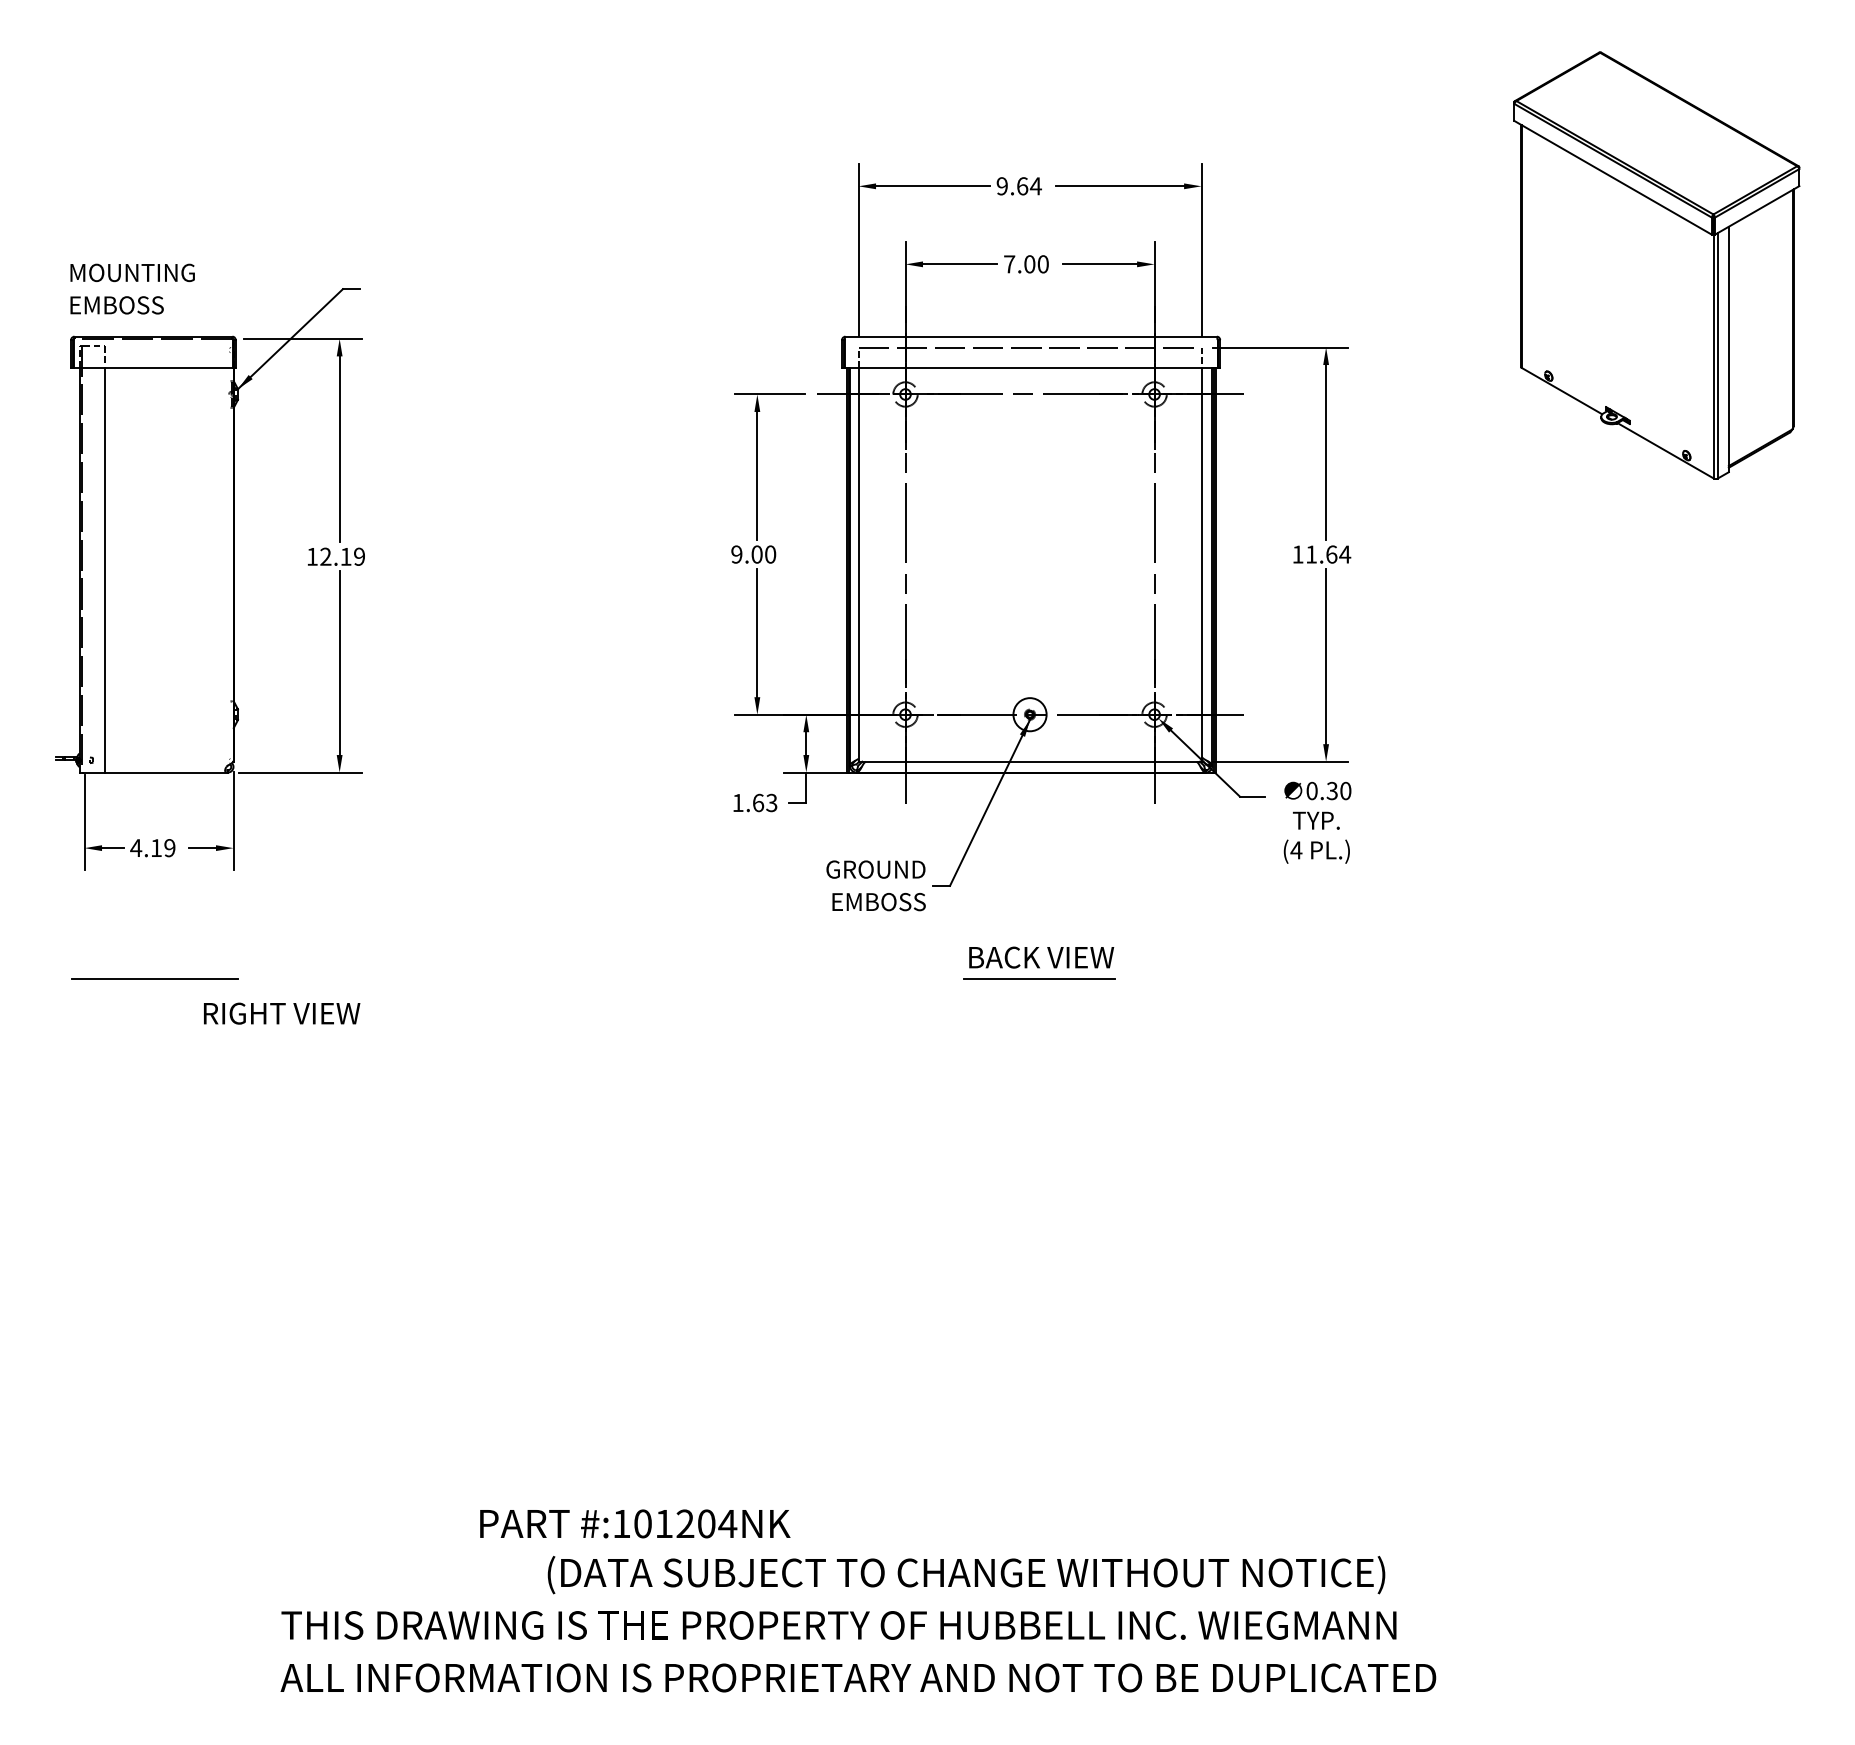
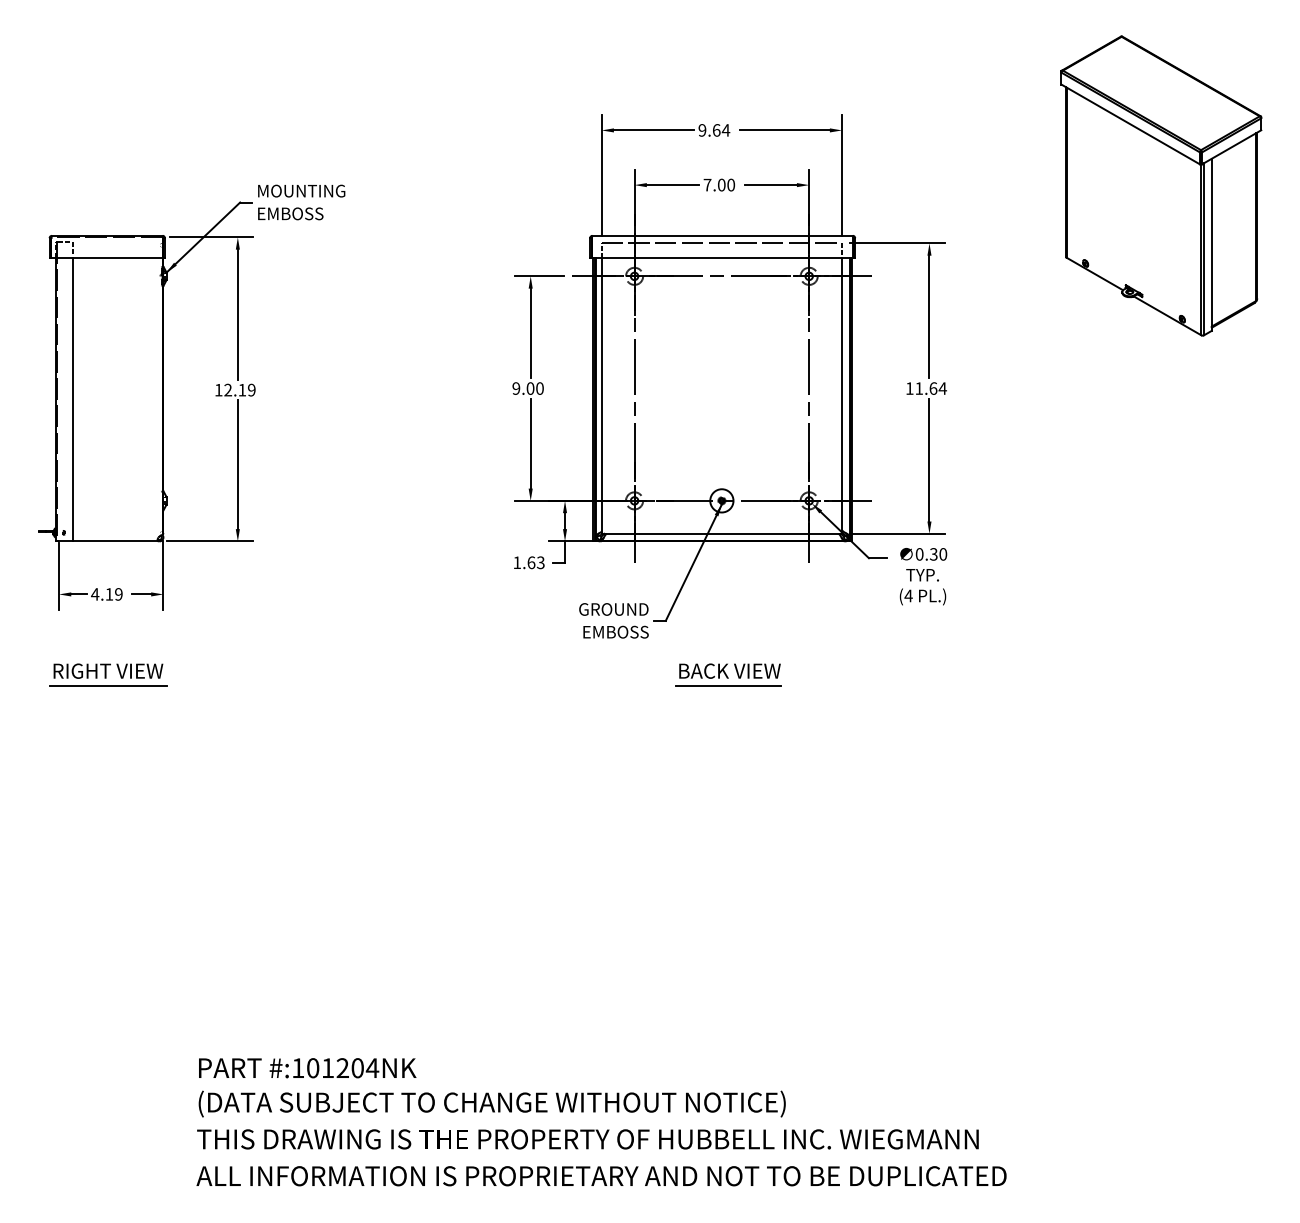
text: (132, 288) -> (301, 202), moved
text: (282, 1013) -> (108, 671), moved
text: (635, 1523) -> (307, 1067), moved
text: (966, 1575) -> (492, 1104), moved

